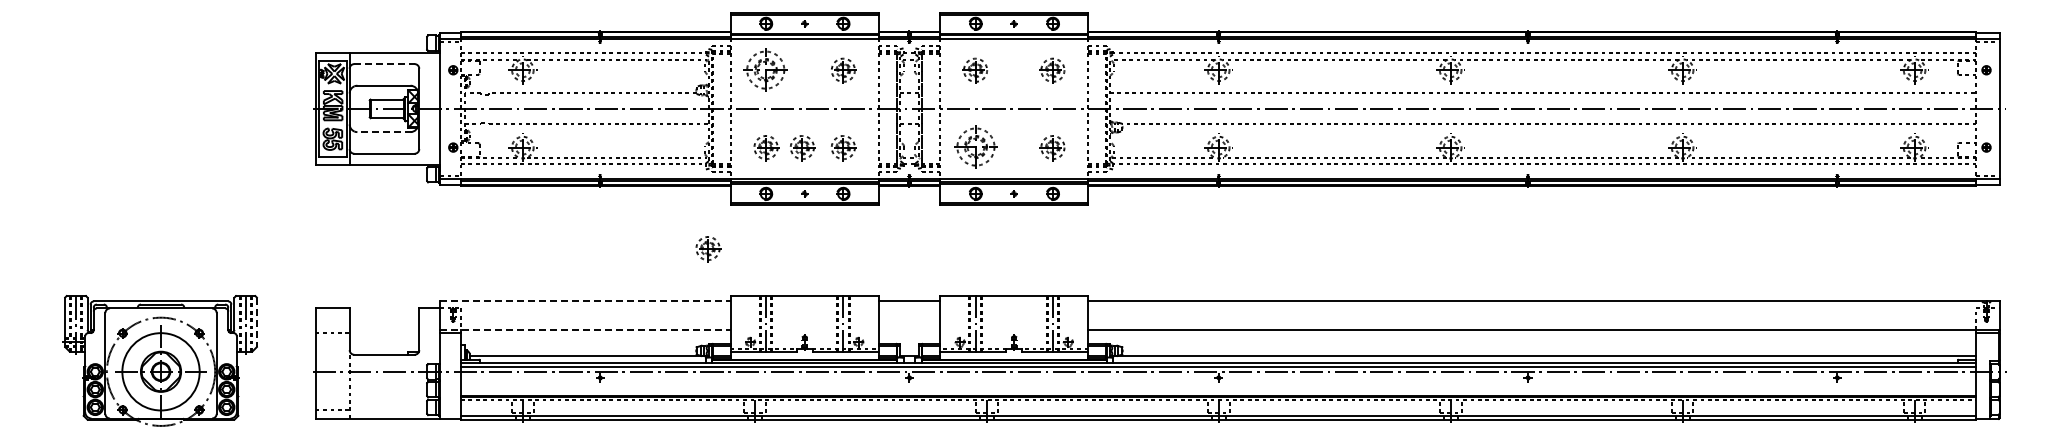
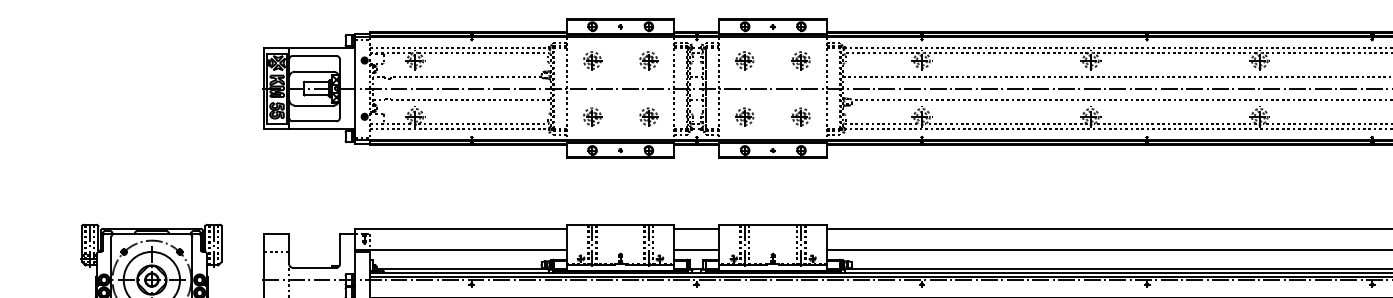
line: (384, 64) -> (314, 56), dashed -> solid
part: (766, 70) -> (592, 60), size x0.62
line: (383, 132) -> (313, 105), dashed -> solid
part: (802, 148) -> (618, 117), removed
part: (974, 148) -> (744, 117), size x0.62
part: (708, 249) -> (550, 191), removed
line: (585, 301) -> (460, 228), dashed -> solid
line: (256, 322) -> (221, 244), dashed -> solid
line: (585, 330) -> (460, 250), dashed -> solid
line: (909, 330) -> (696, 250), added

